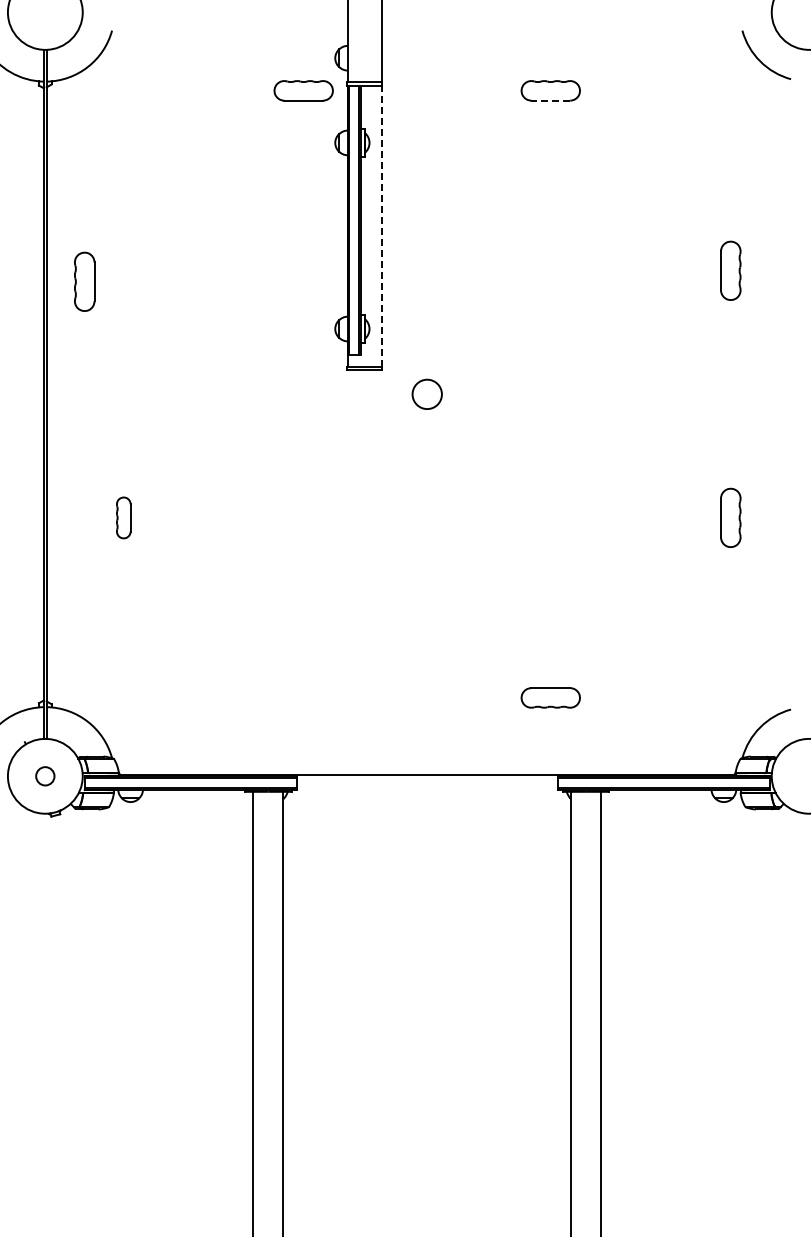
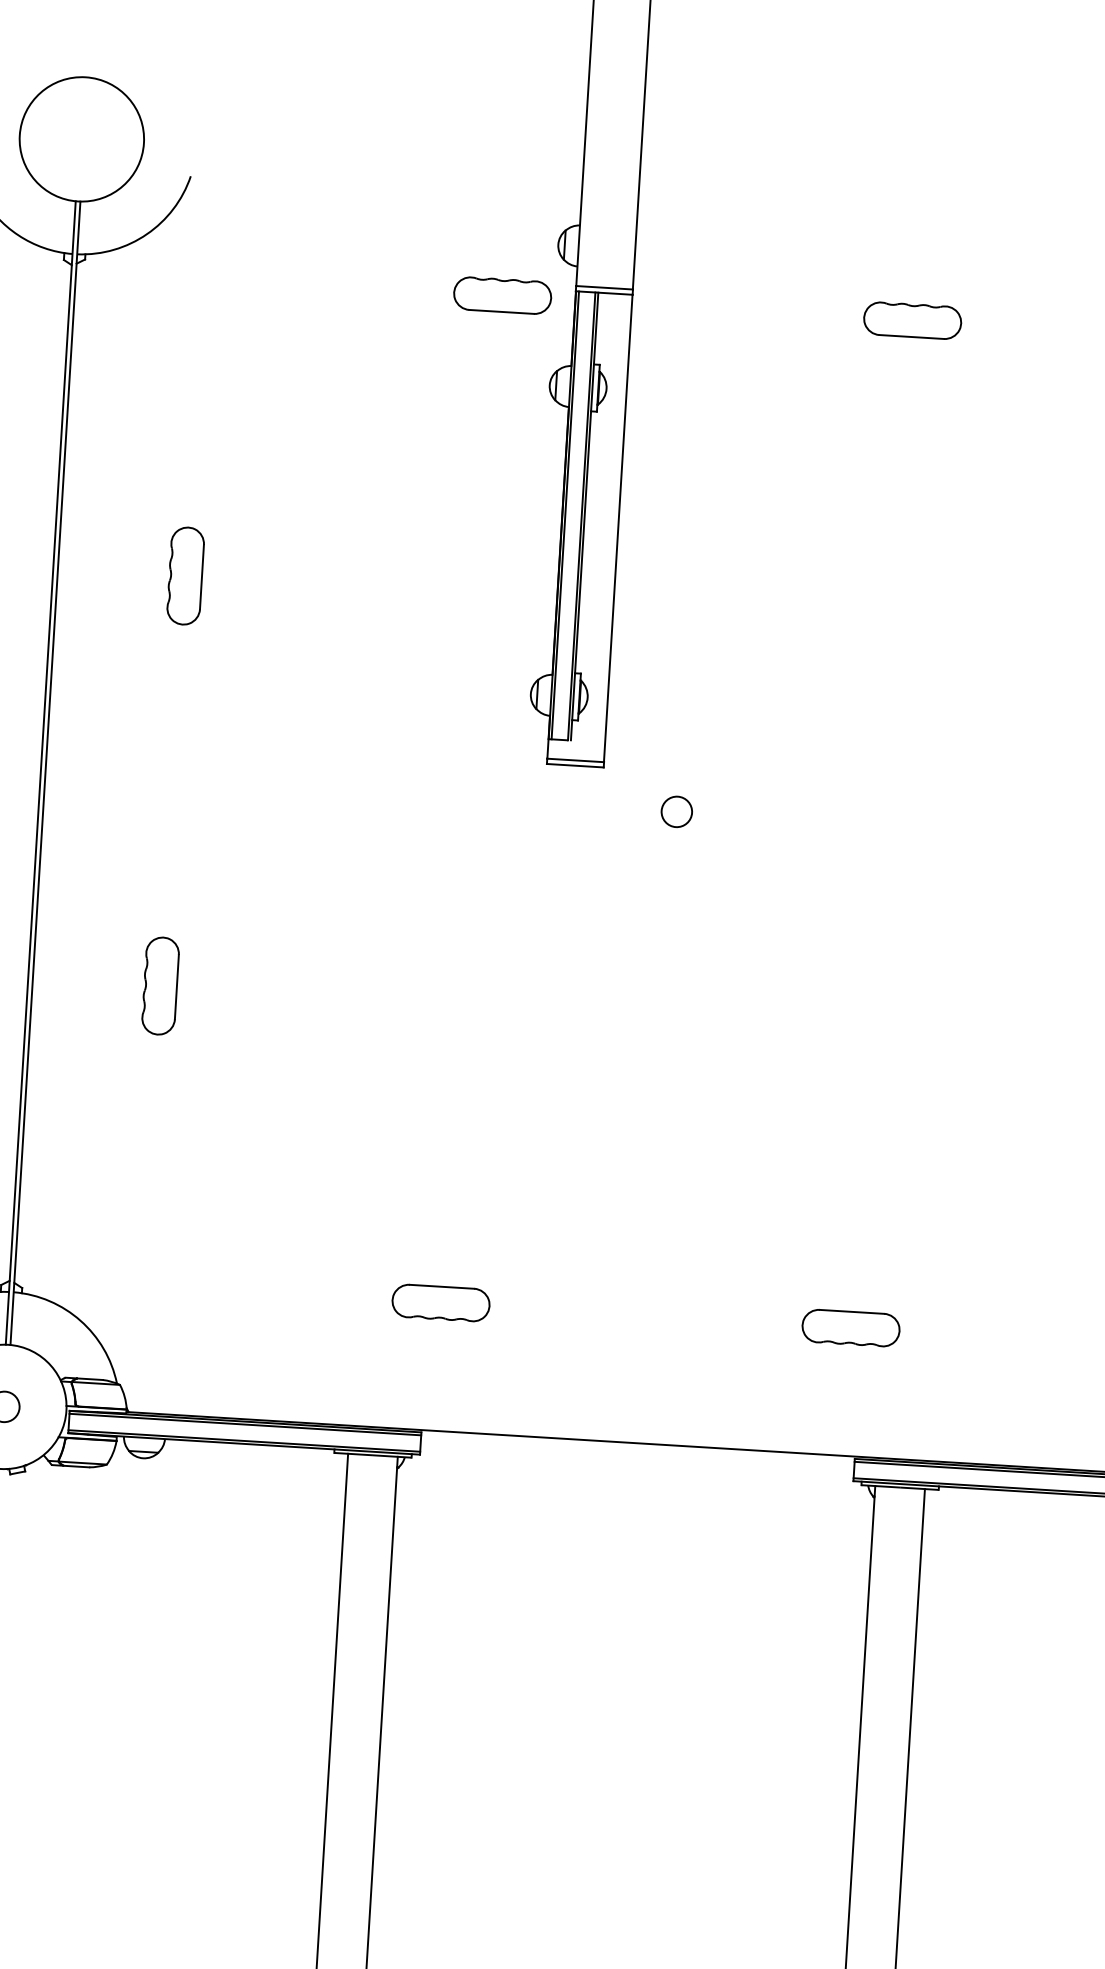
line: (550, 100) -> (911, 336), dashed -> solid
line: (381, 226) -> (617, 528), dashed -> solid
part: (84, 281) -> (185, 575), moved
circle: (427, 394) -> (677, 812), size x0.62
part: (123, 517) -> (160, 985), size x1.43
part: (303, 697) -> (440, 1302), added

